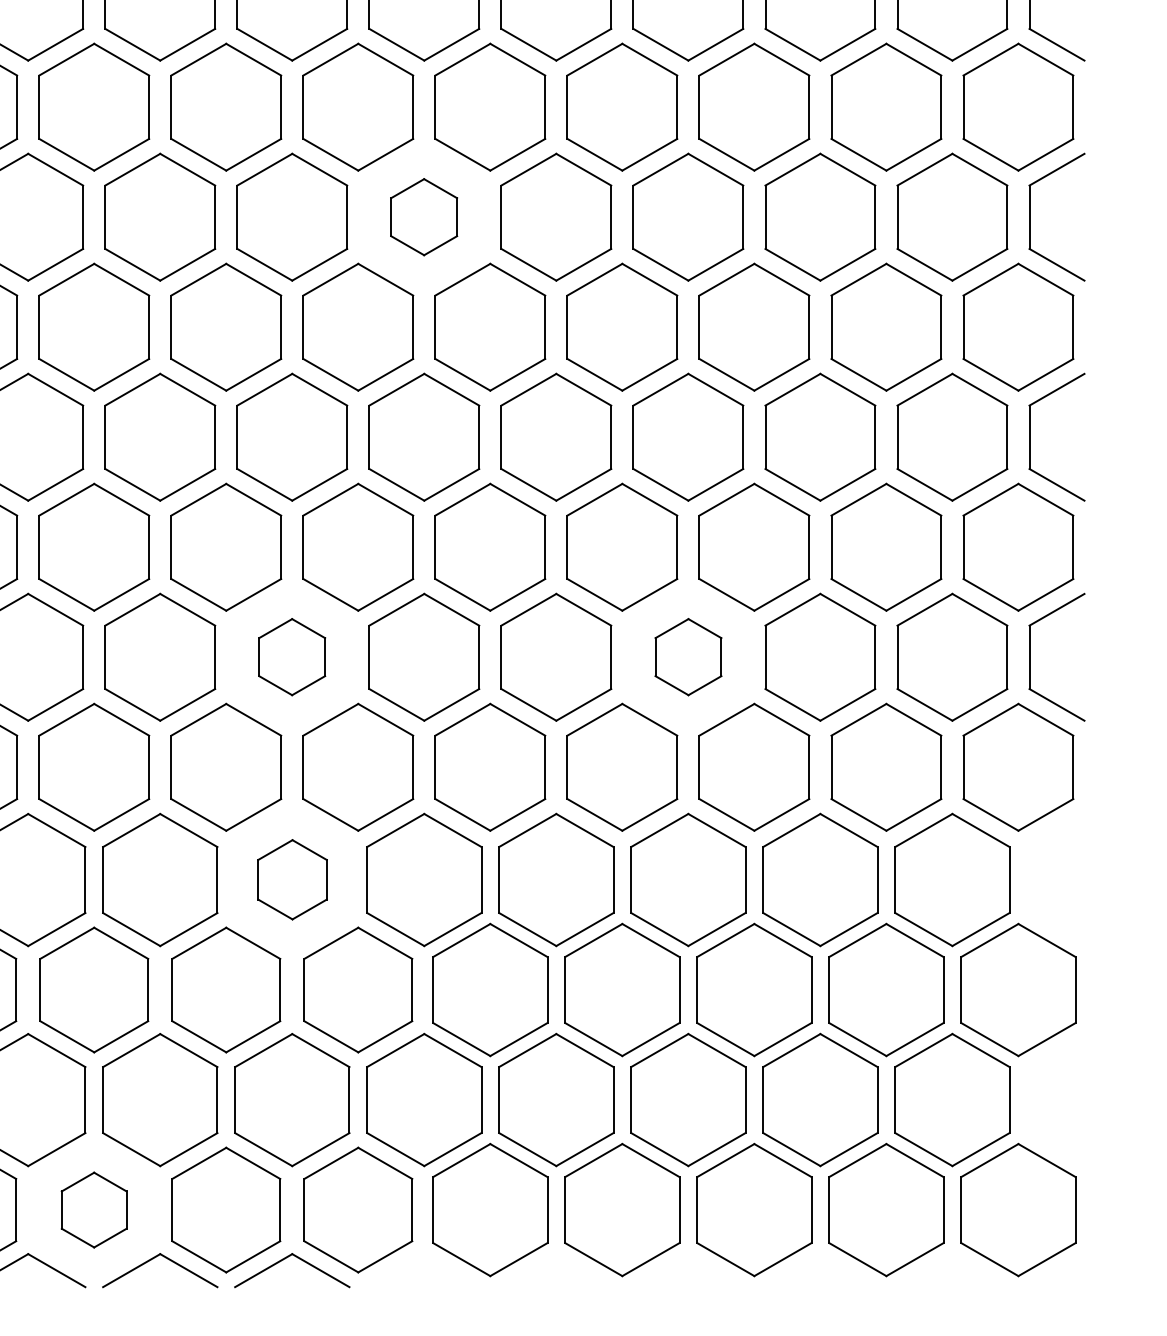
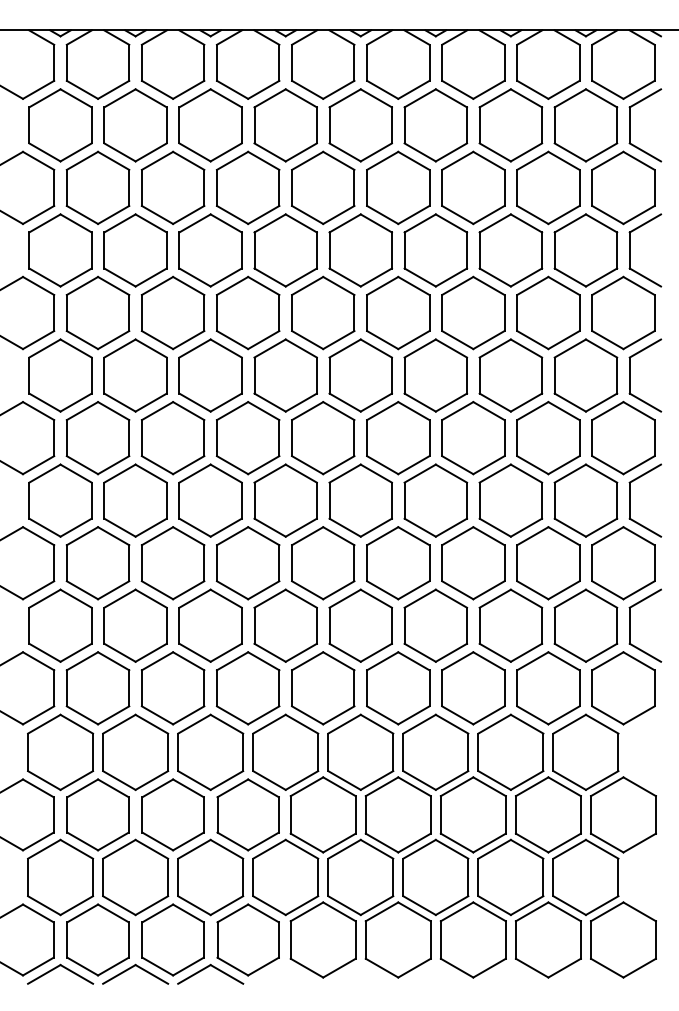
part: (423, 217) -> (285, 375), size x1.67
part: (292, 656) -> (210, 625), size x1.67
part: (687, 656) -> (435, 625), size x1.67
part: (292, 878) -> (210, 751), size x1.67
part: (93, 1209) -> (97, 939), size x1.67

